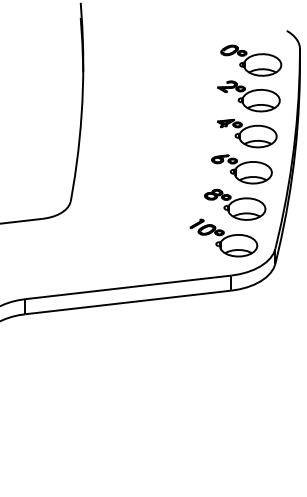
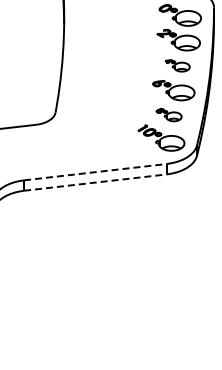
part: (247, 133) -> (177, 65), size x0.6
part: (234, 203) -> (168, 114), size x0.6
line: (128, 287) -> (95, 172), solid -> dashed
line: (128, 302) -> (95, 182), solid -> dashed

